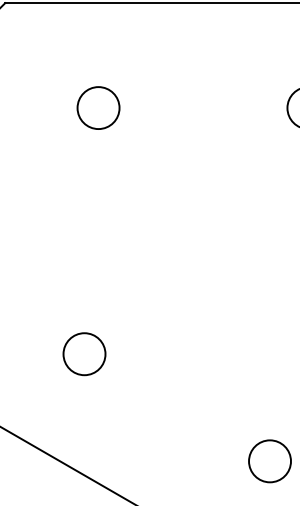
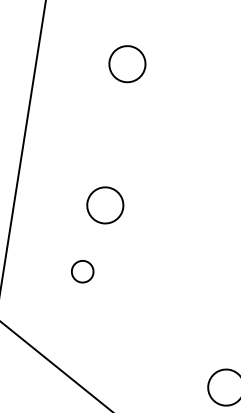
circle: (98, 273) -> (105, 204), added
circle: (84, 354) -> (82, 271), size x0.6

